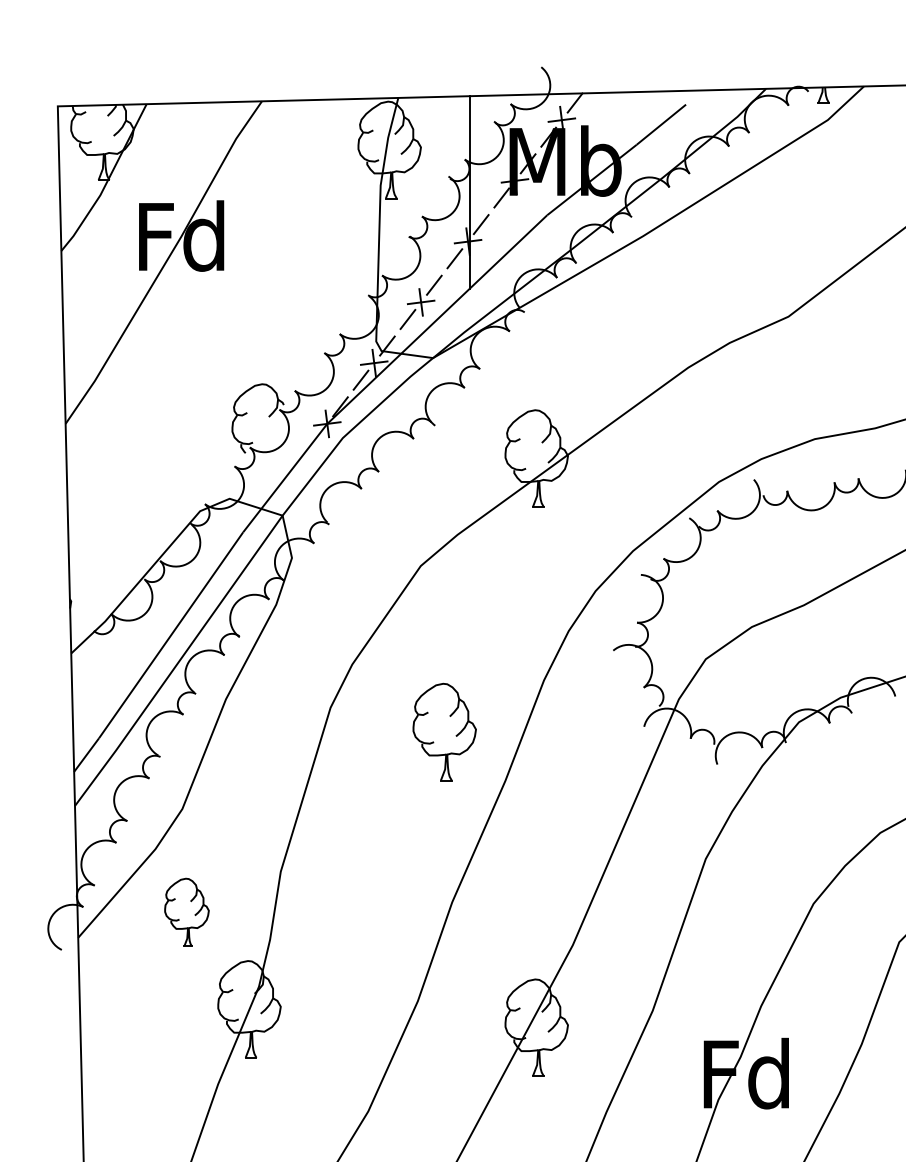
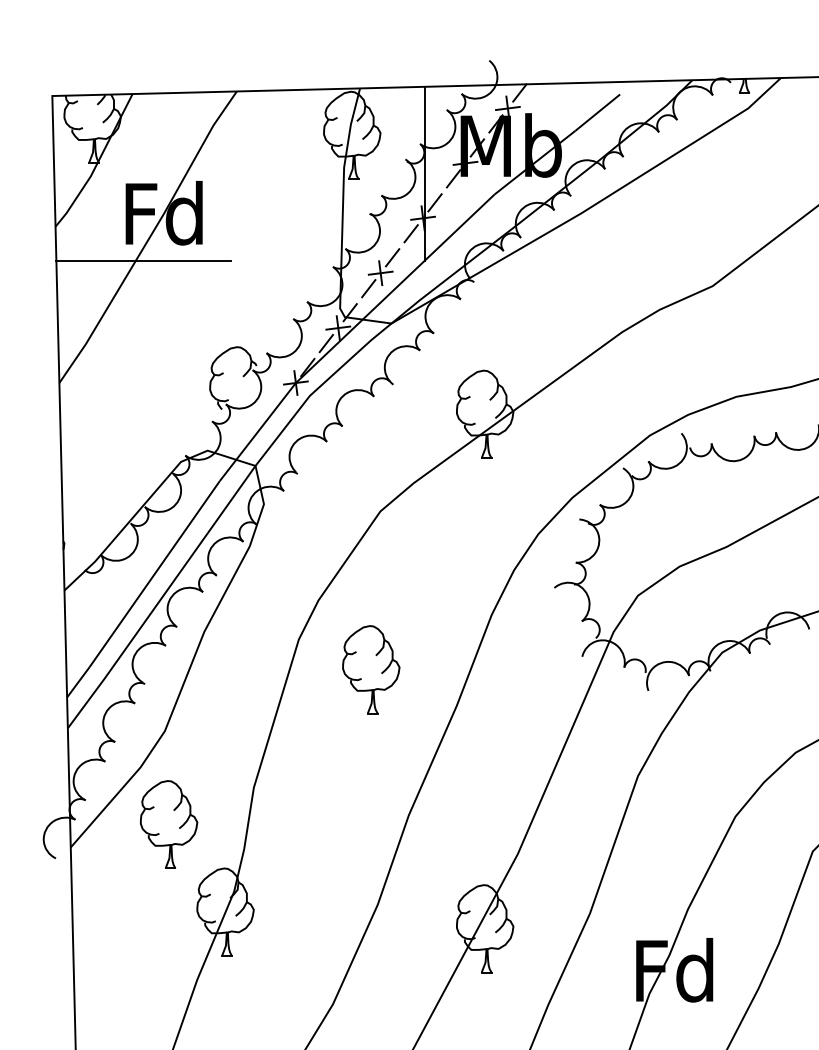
line: (158, 288) -> (143, 260), added
part: (444, 731) -> (371, 669), moved
part: (186, 912) -> (168, 824), size x1.43

